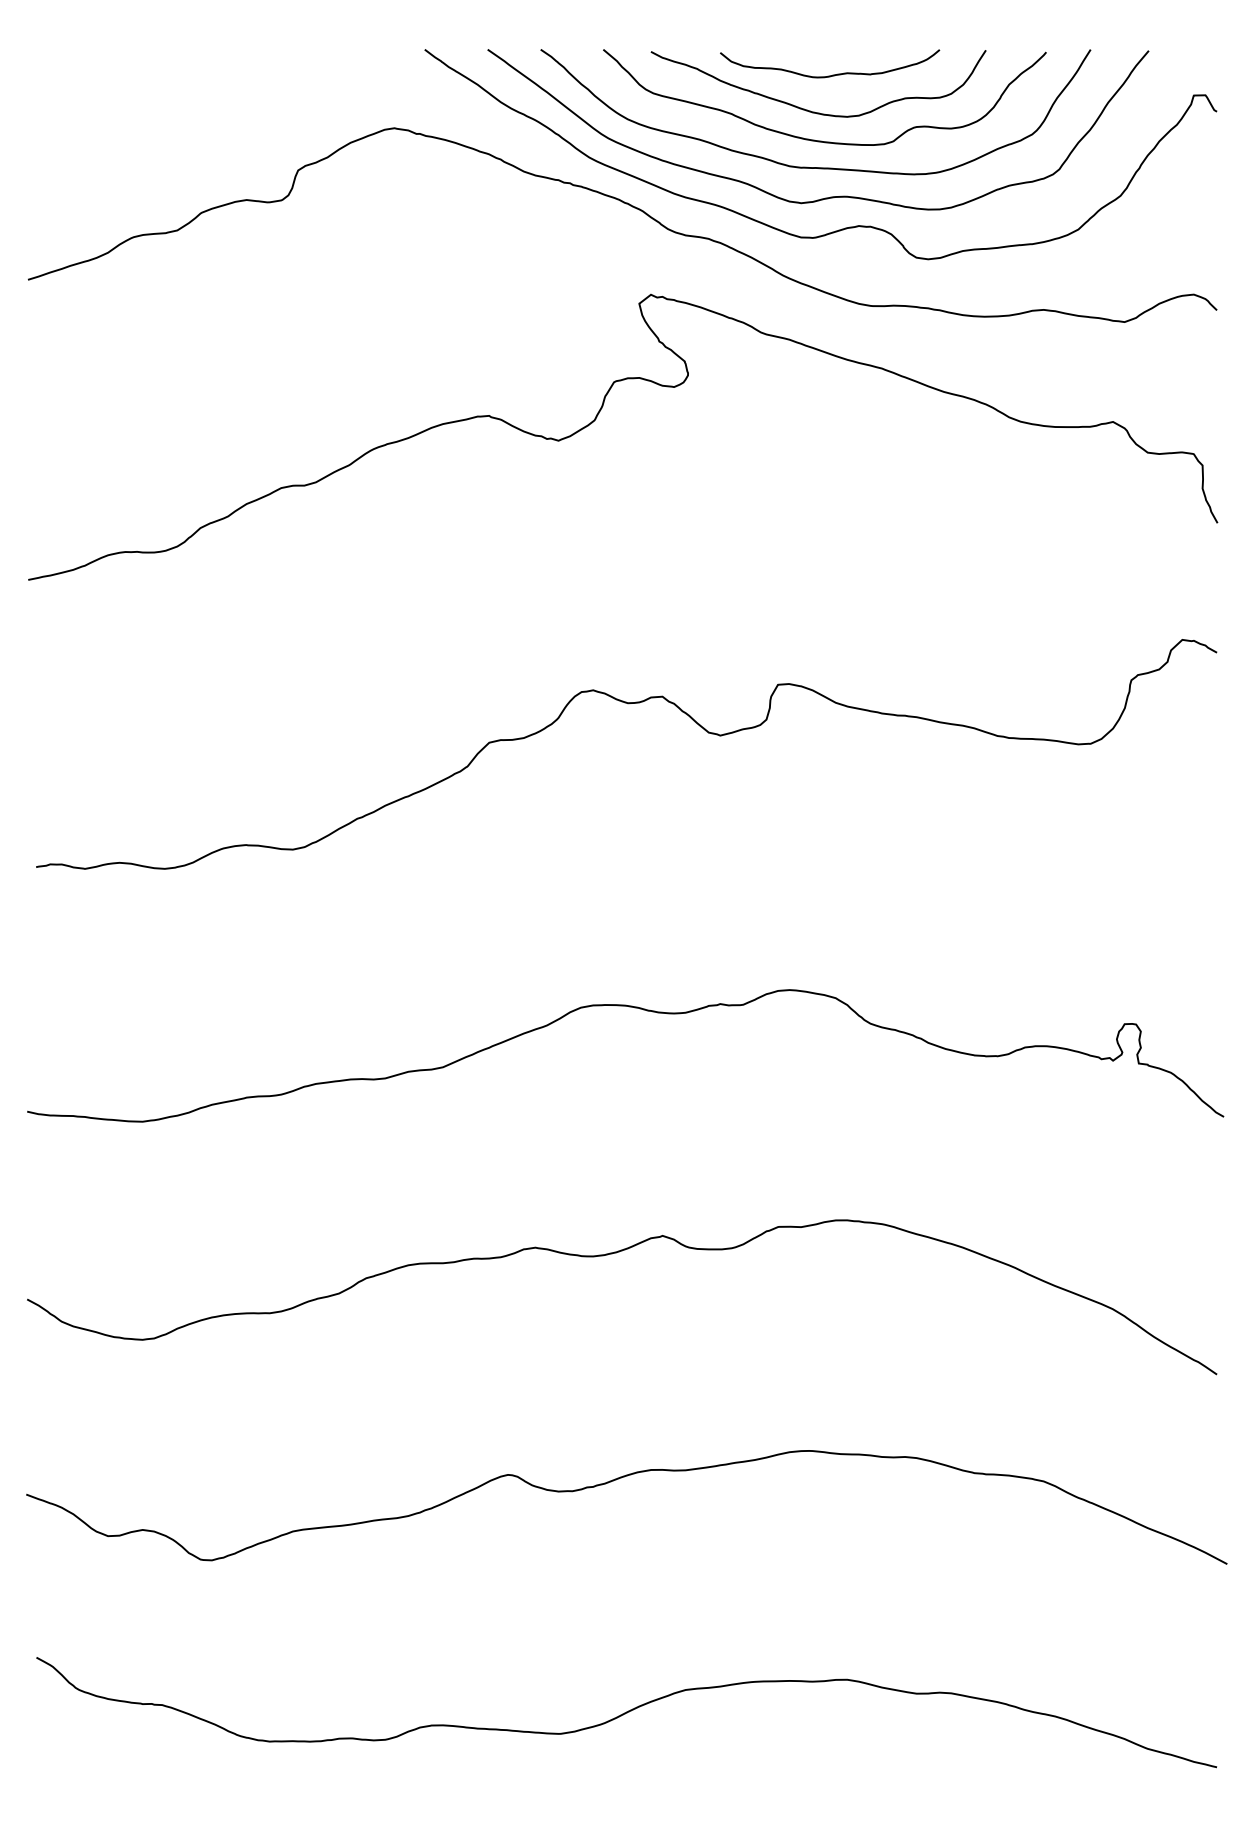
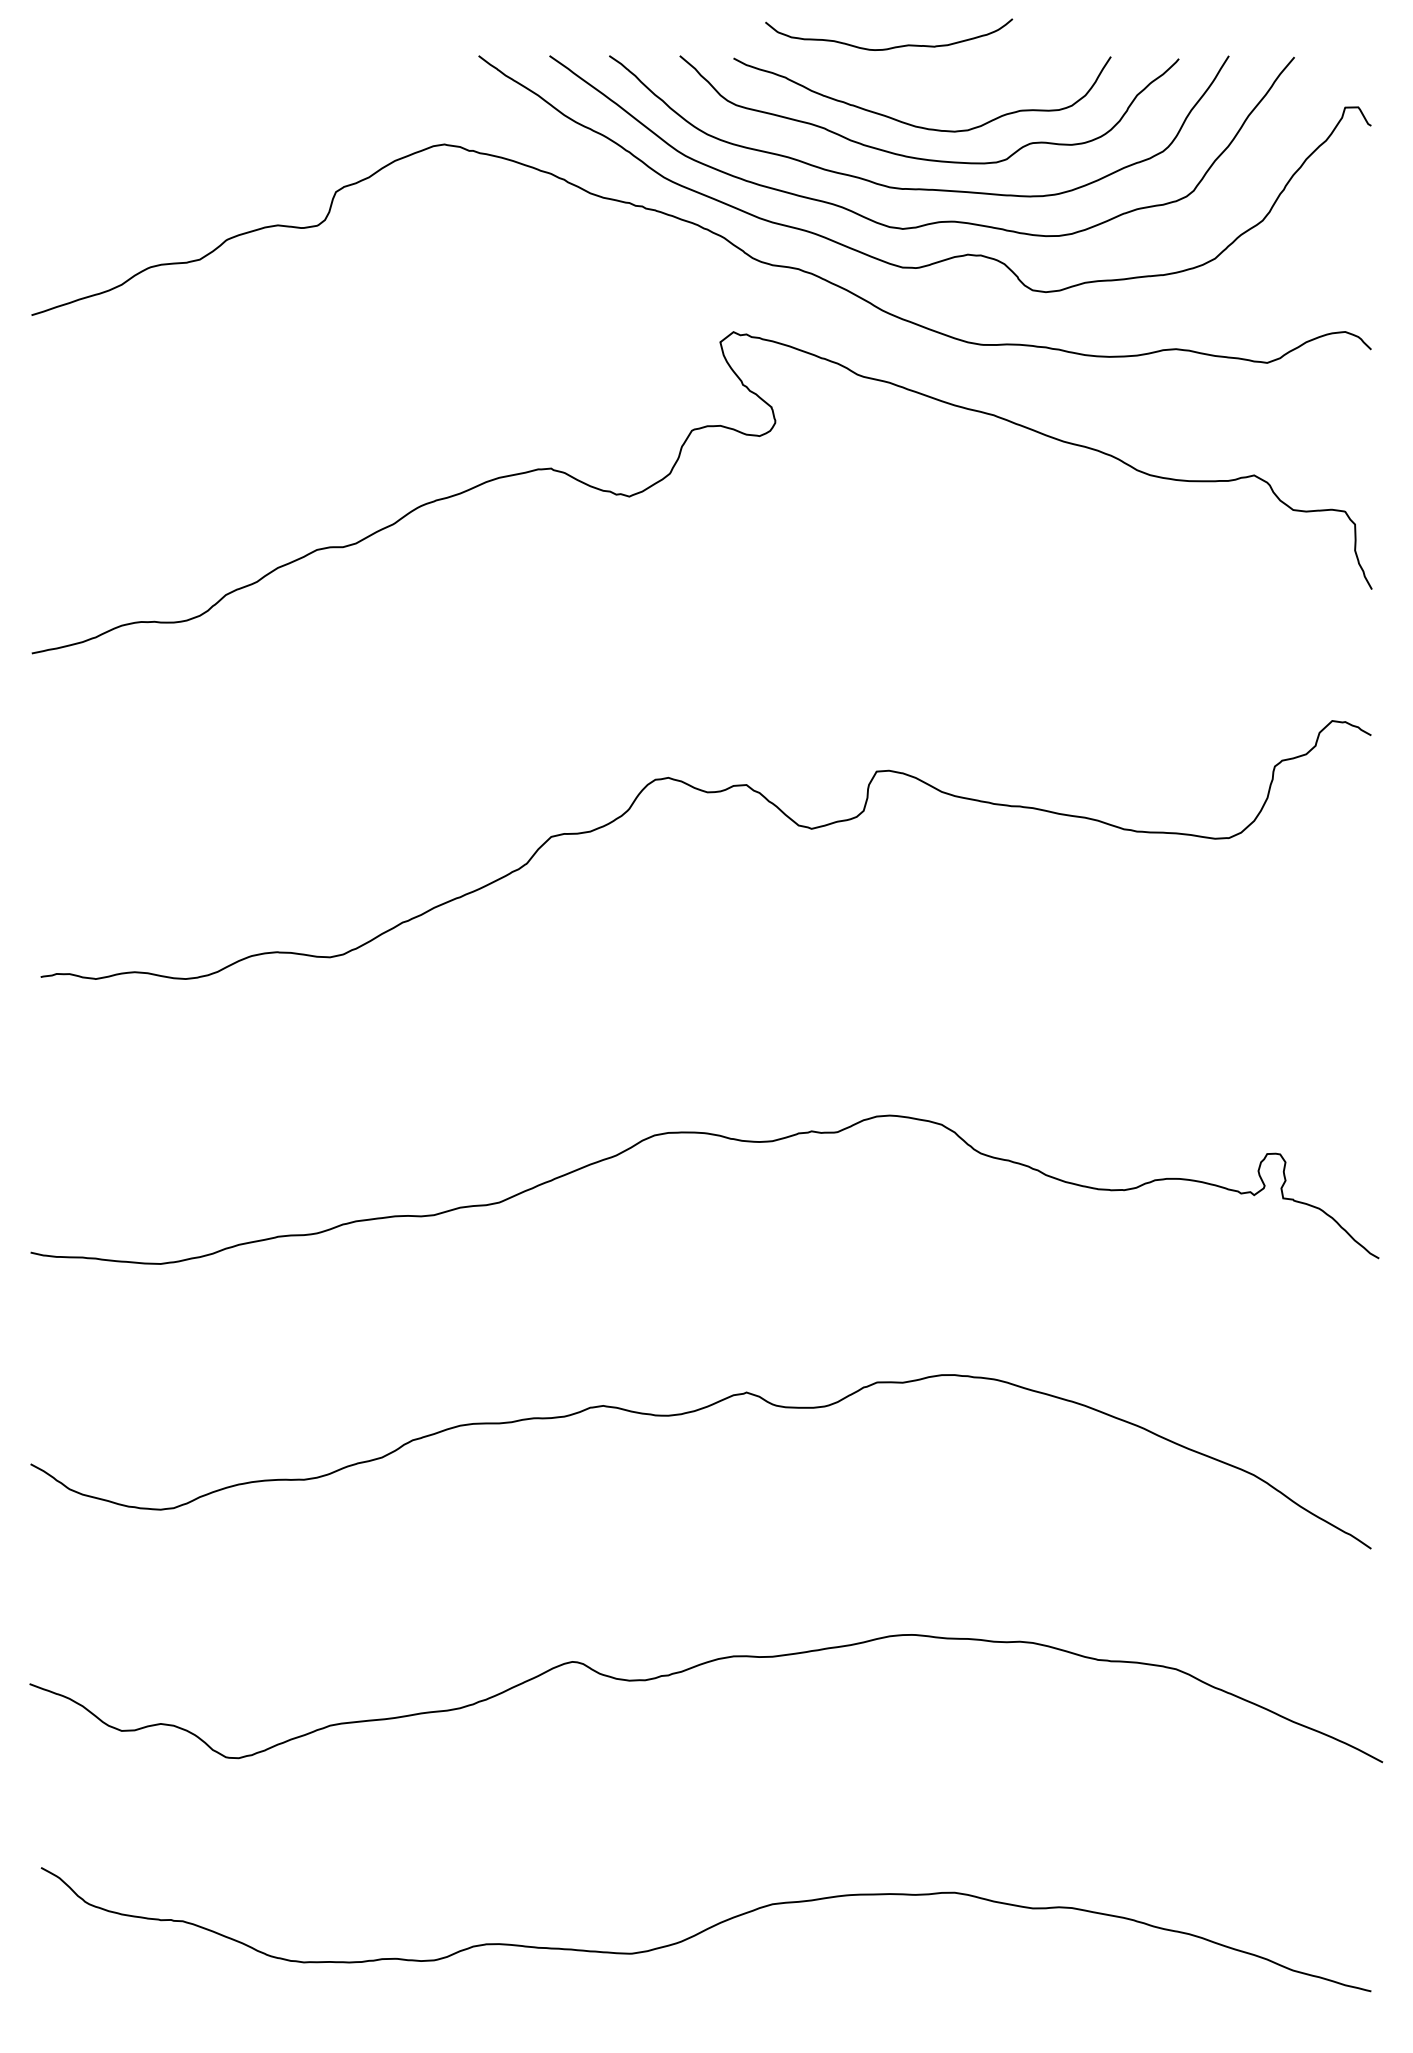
curve: (832, 74) -> (891, 46), moved

